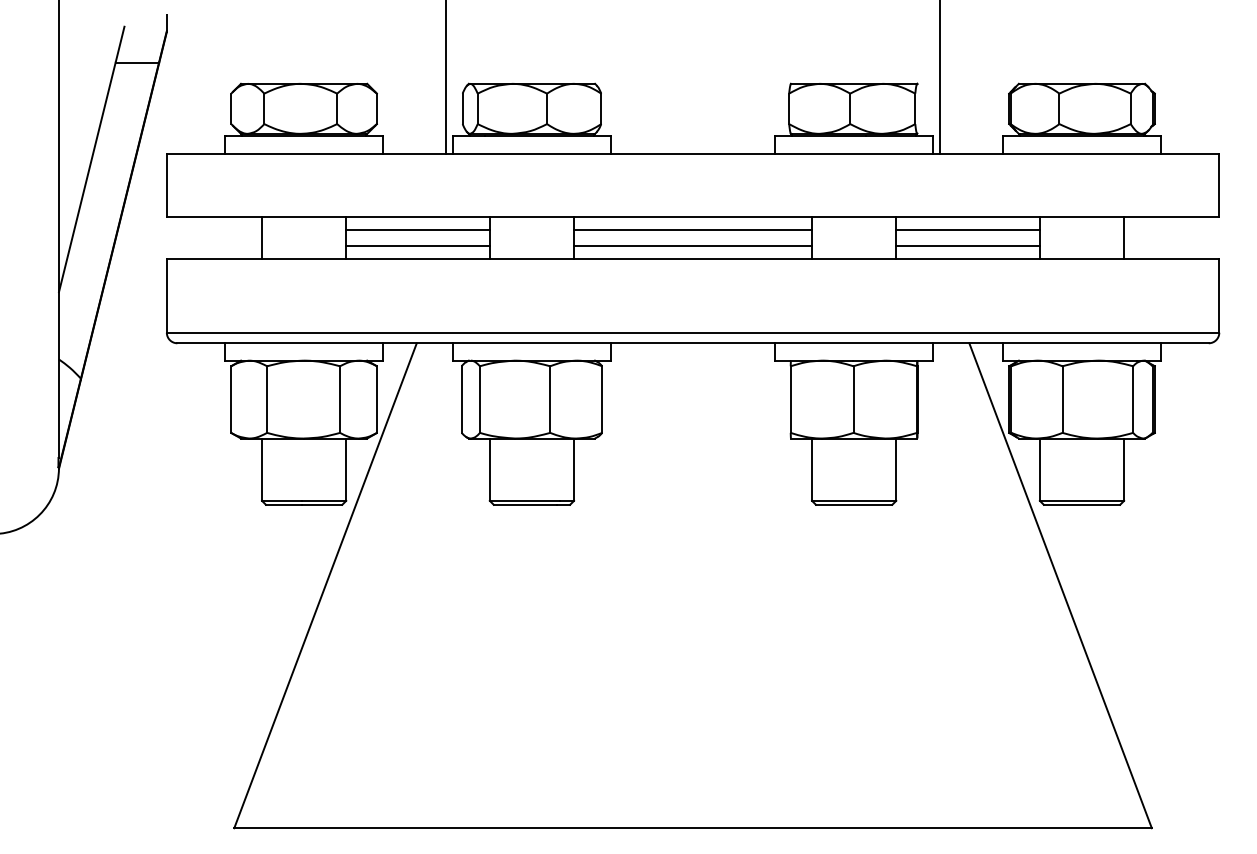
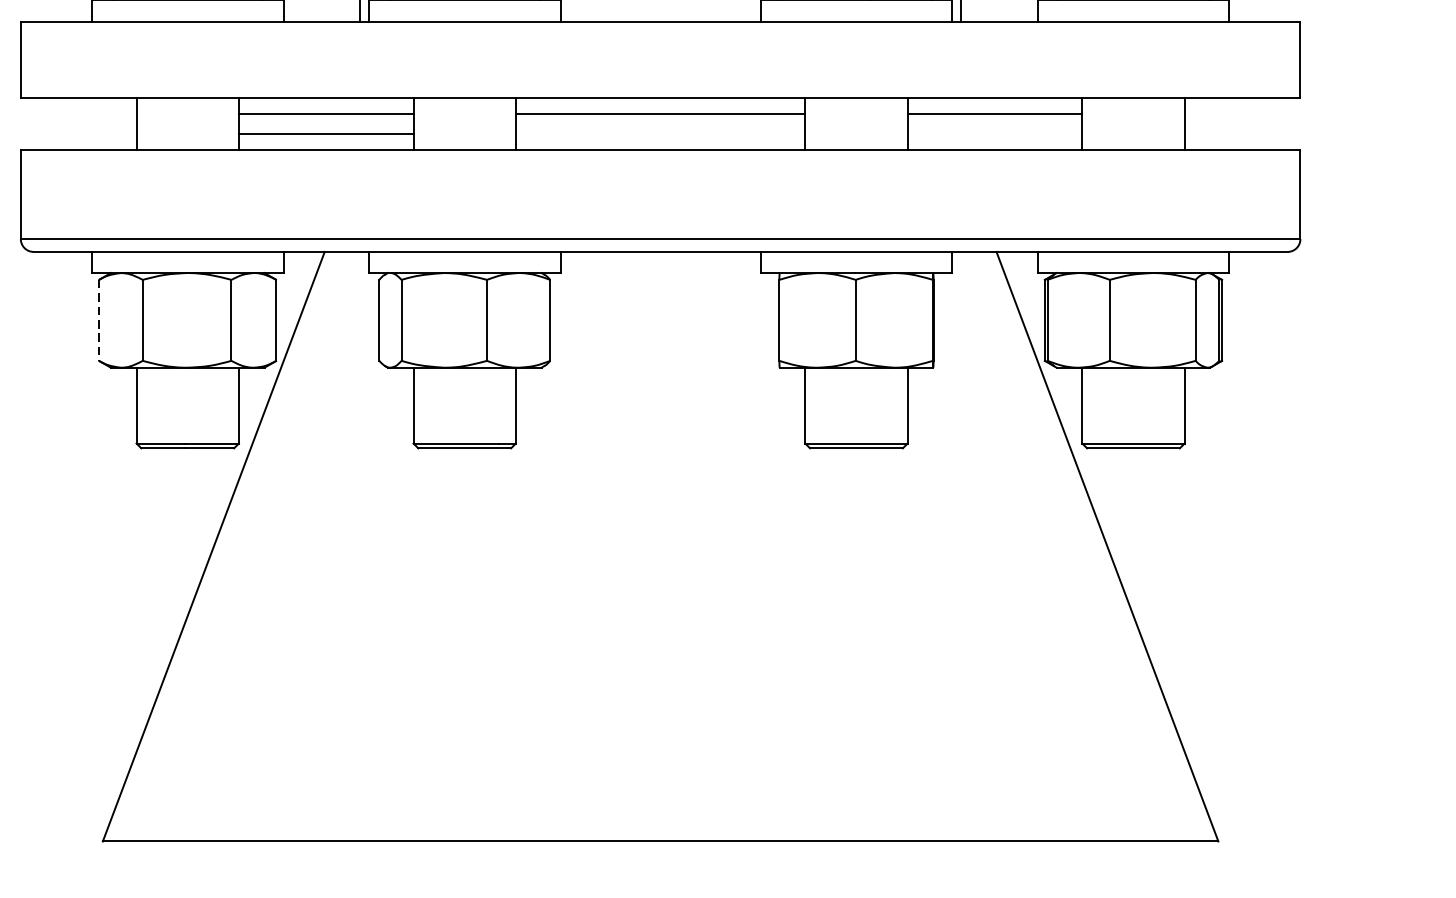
line: (693, 245) -> (661, 133), removed
line: (967, 245) -> (994, 133), removed
line: (231, 400) -> (99, 321), solid -> dashed

